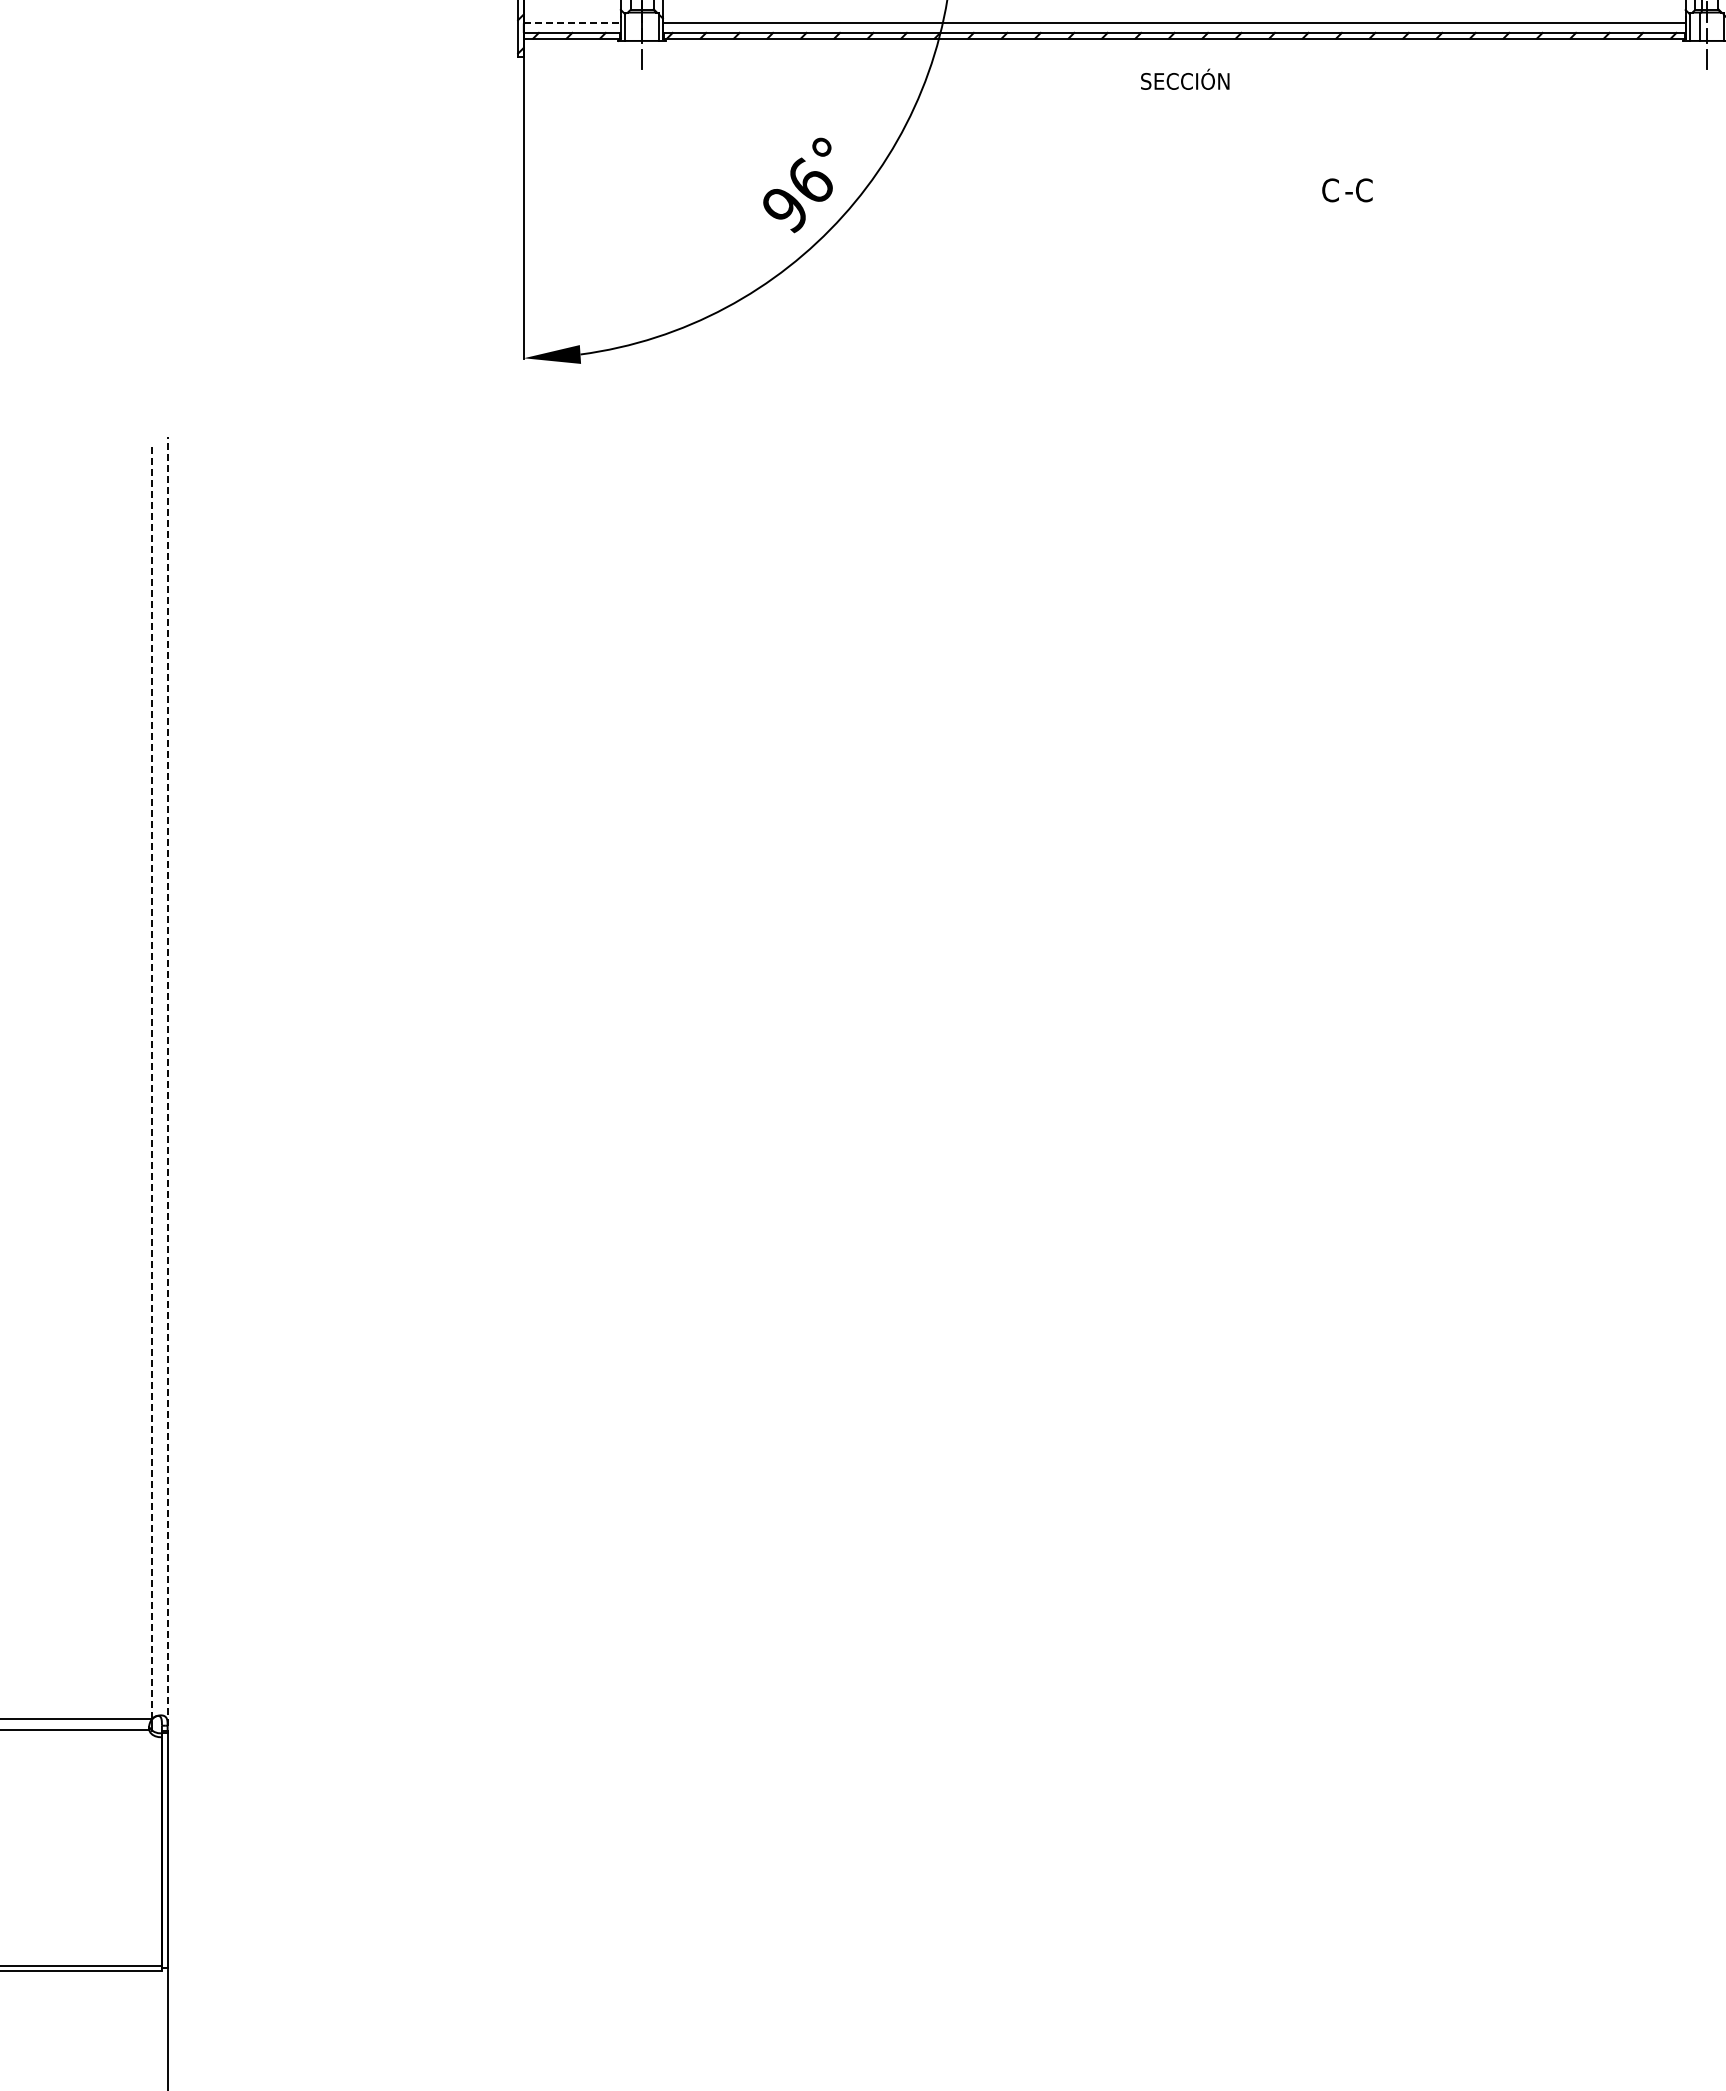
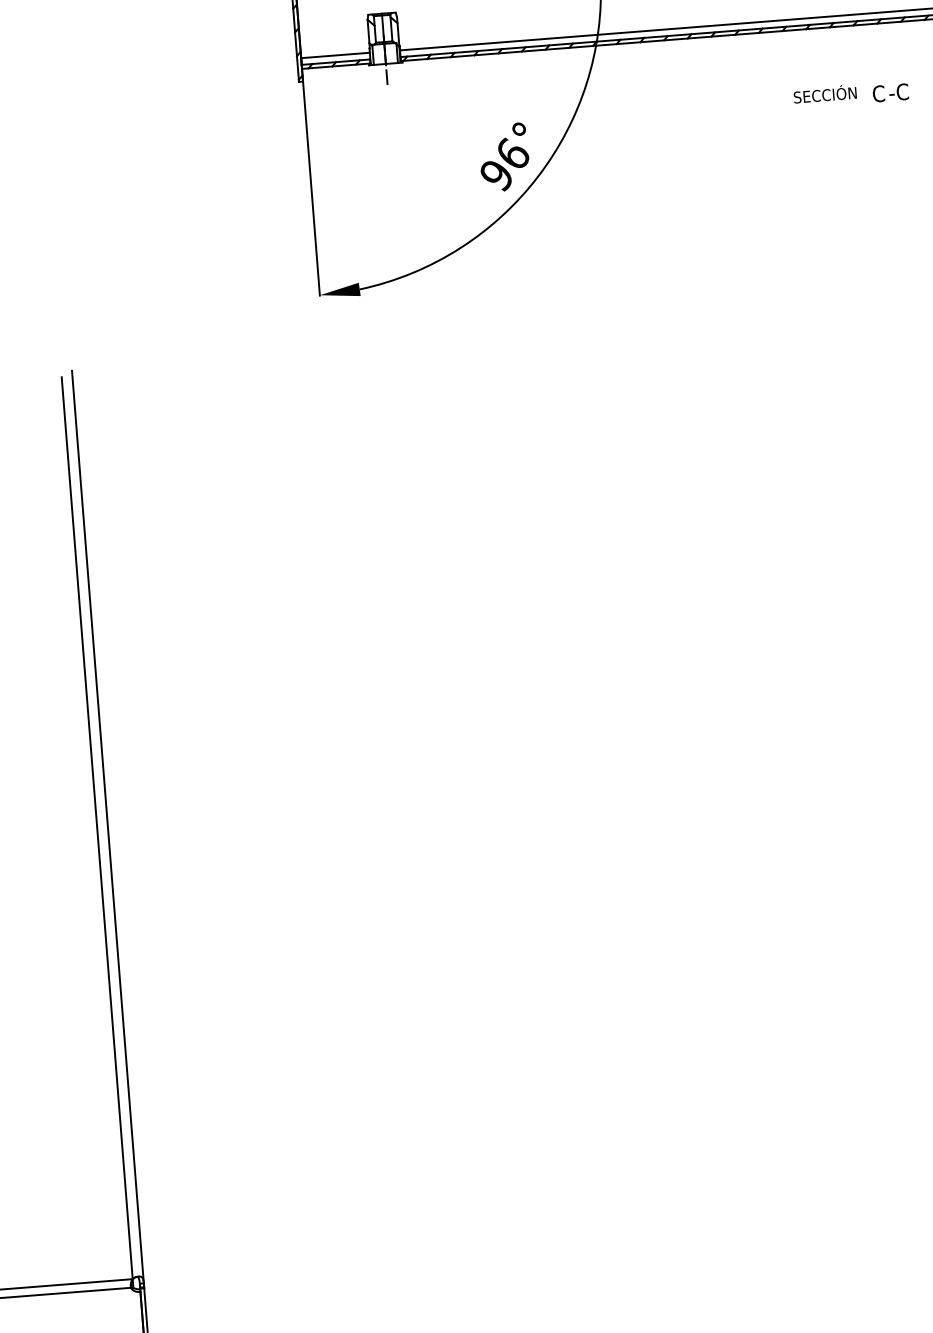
line: (572, 23) -> (335, 55), dashed -> solid
text: (1185, 78) -> (825, 93), moved
text: (1347, 190) -> (890, 93), moved
line: (167, 1080) -> (107, 826), dashed -> solid
line: (152, 1081) -> (97, 828), dashed -> solid

